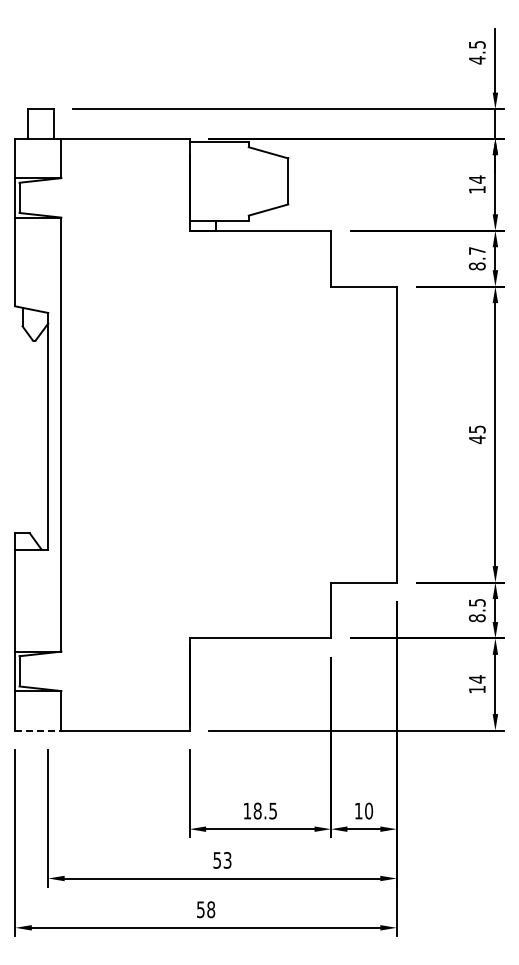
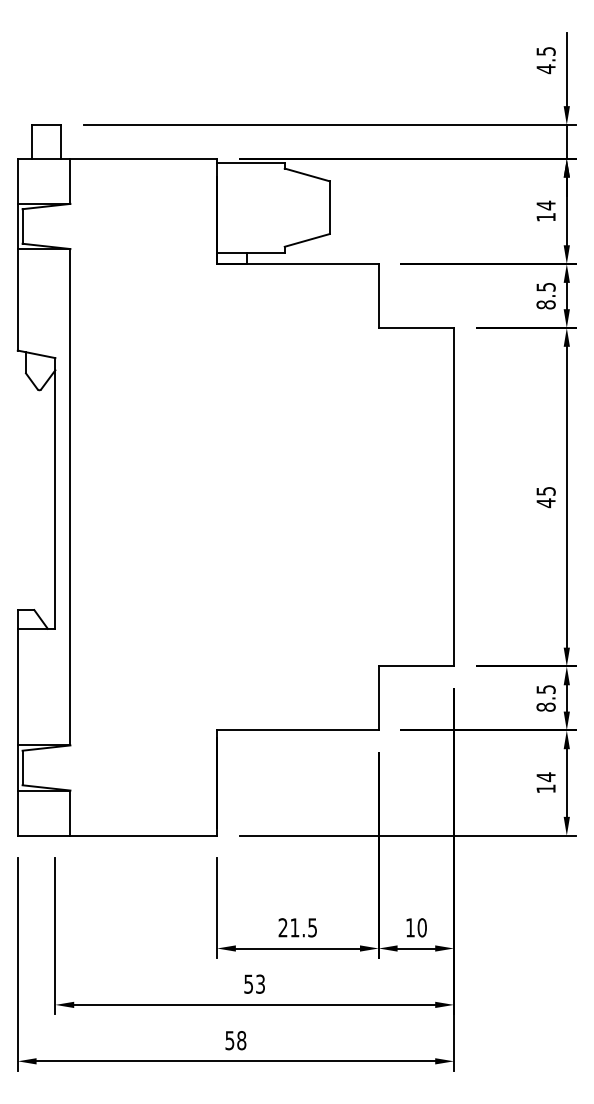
text: (477, 250) -> (546, 286), 8.7 -> 8.5
line: (38, 730) -> (44, 835), dashed -> solid
text: (252, 810) -> (288, 927), 18.5 -> 21.5

